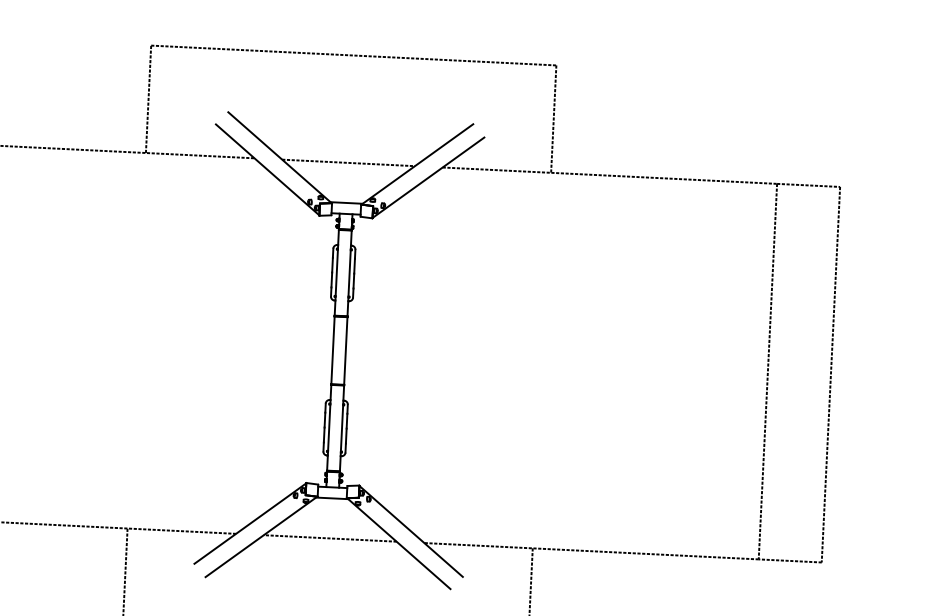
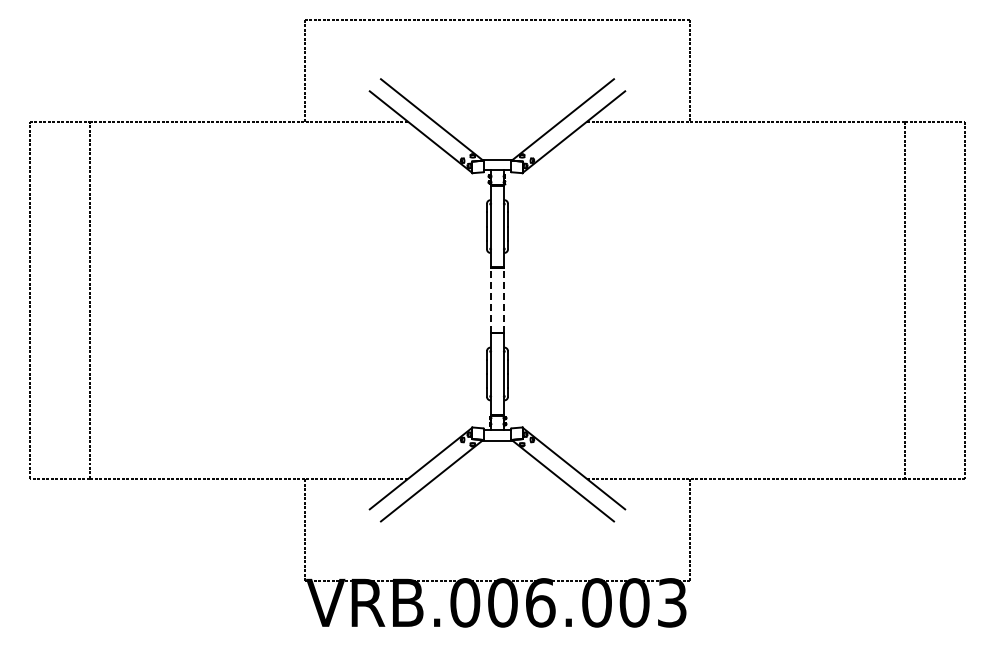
line: (348, 162) -> (497, 121), removed
line: (333, 349) -> (491, 299), solid -> dashed
line: (345, 350) -> (503, 299), solid -> dashed
line: (330, 537) -> (497, 478), removed

